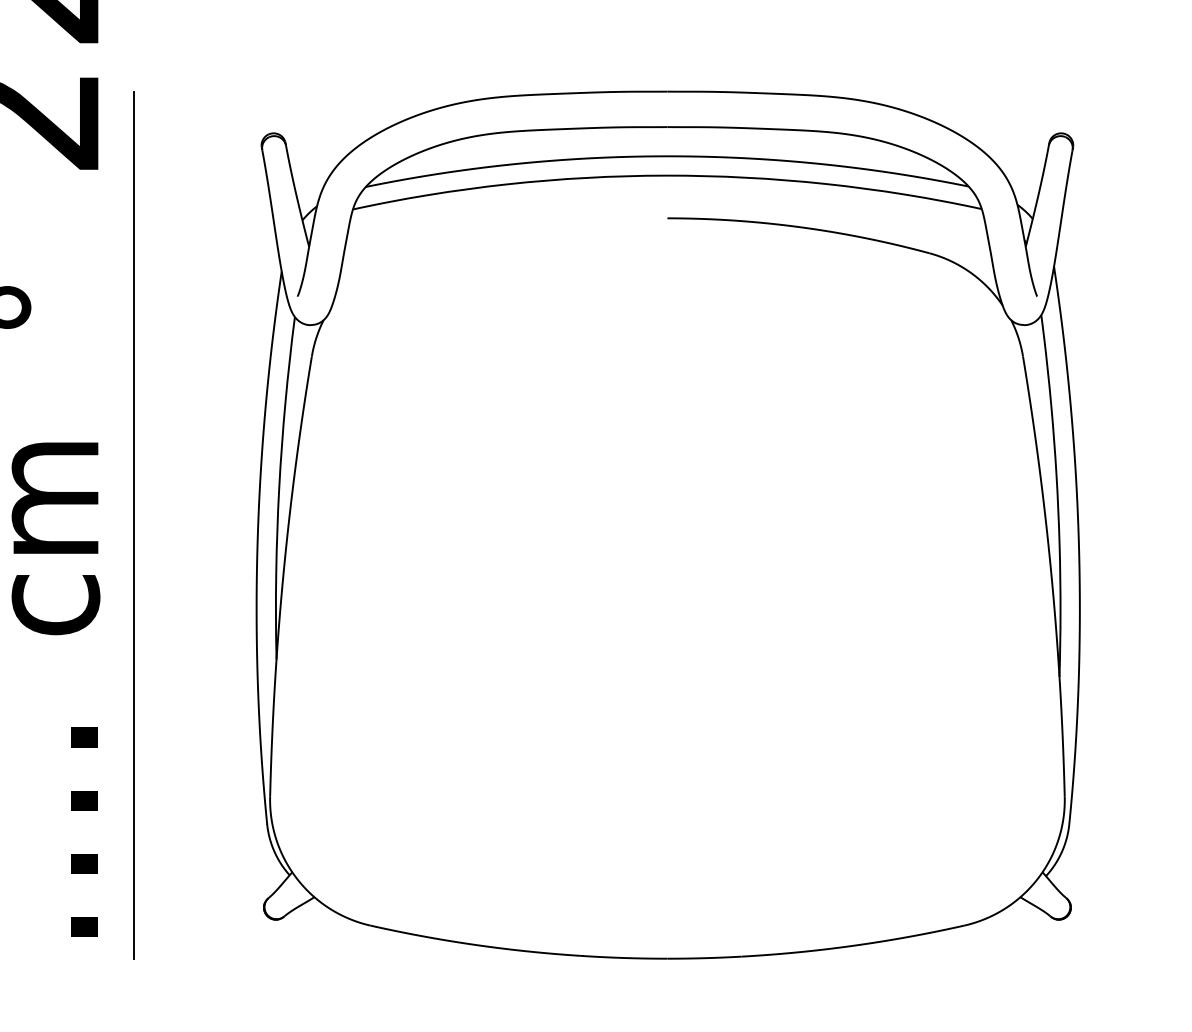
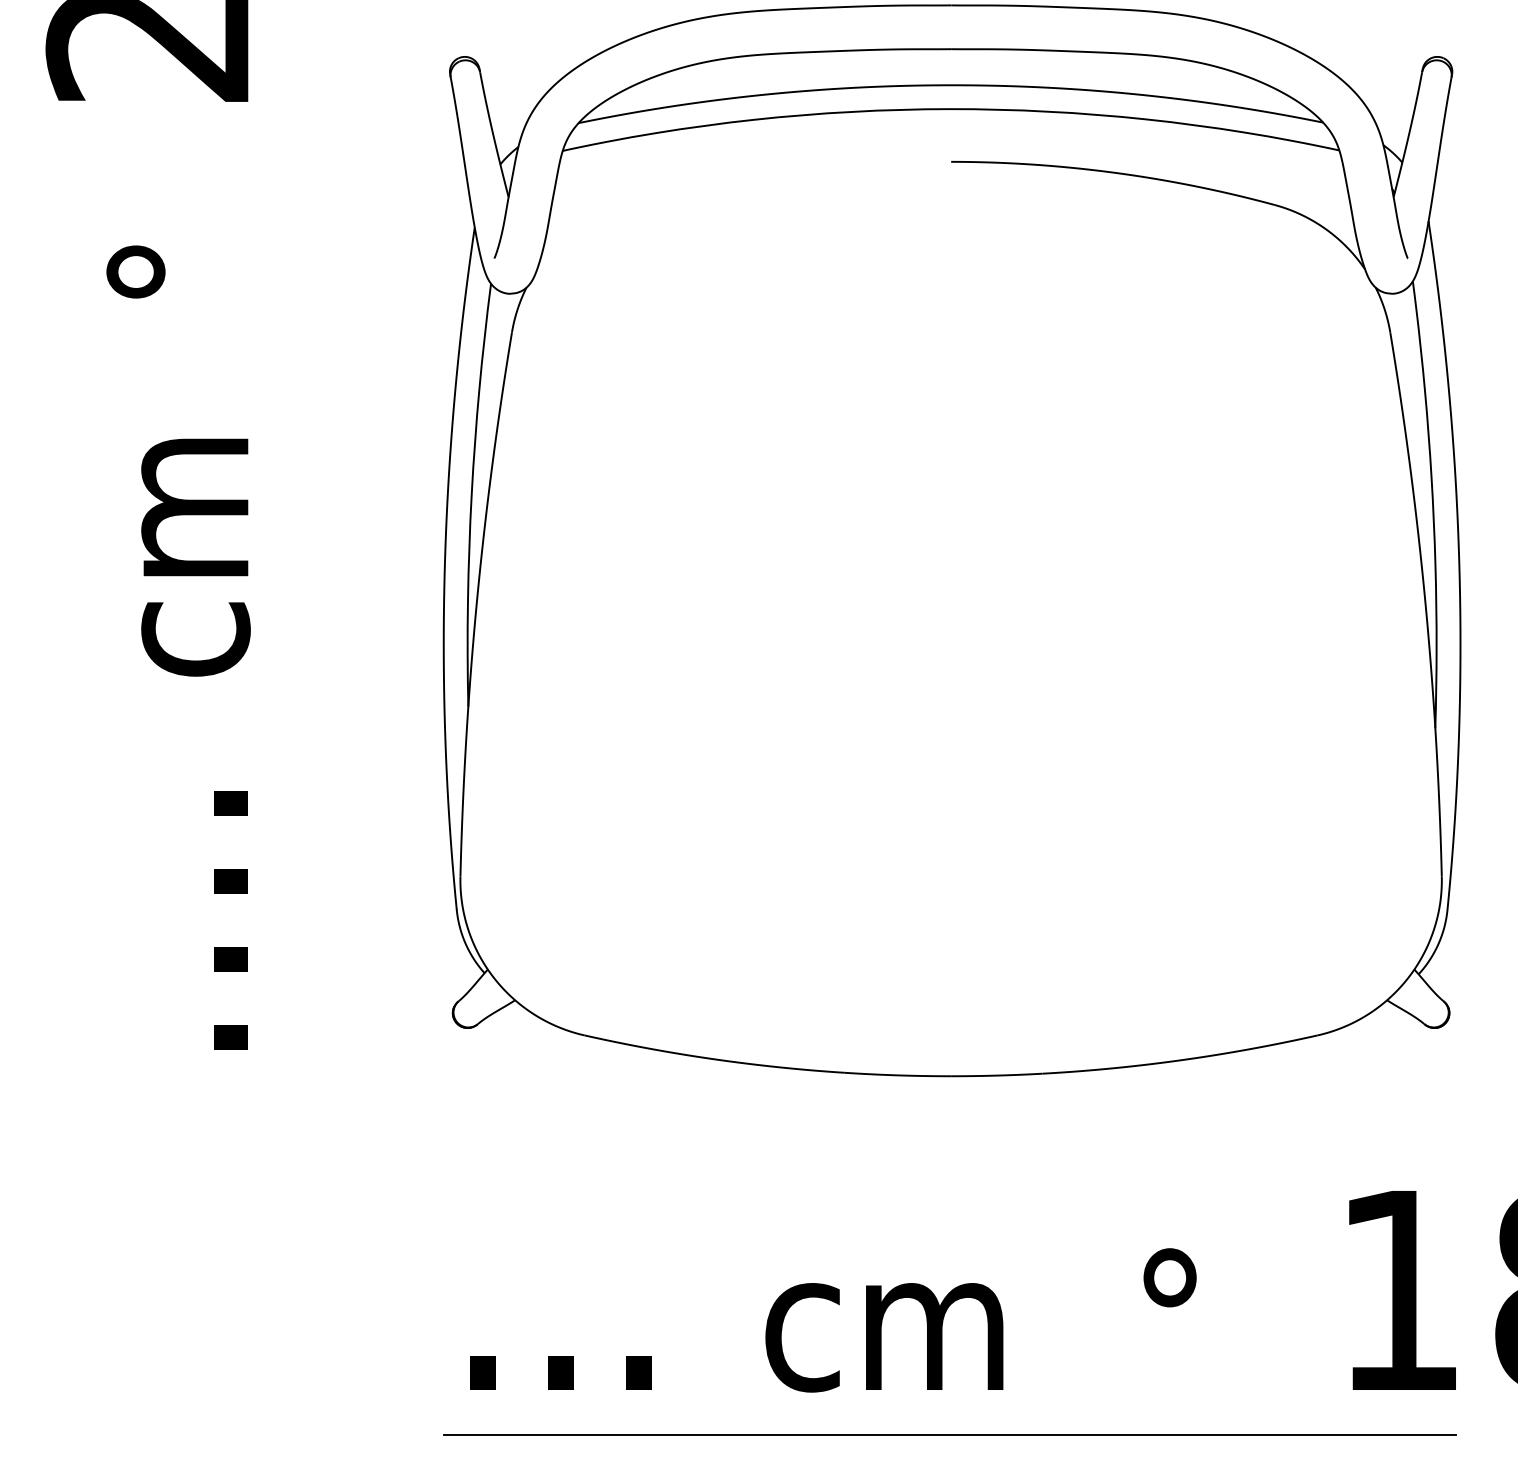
line: (134, 524) -> (292, 540), removed

